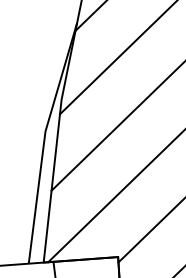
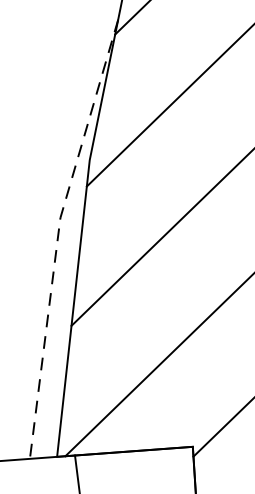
line: (44, 141) -> (58, 236), solid -> dashed

